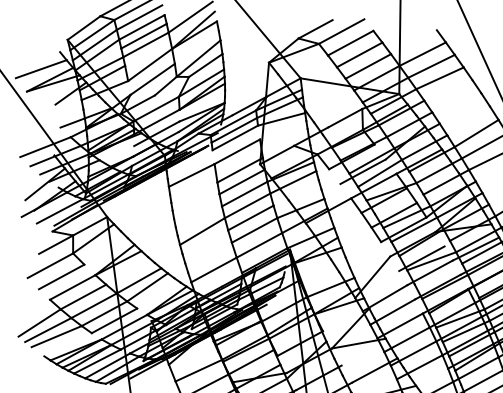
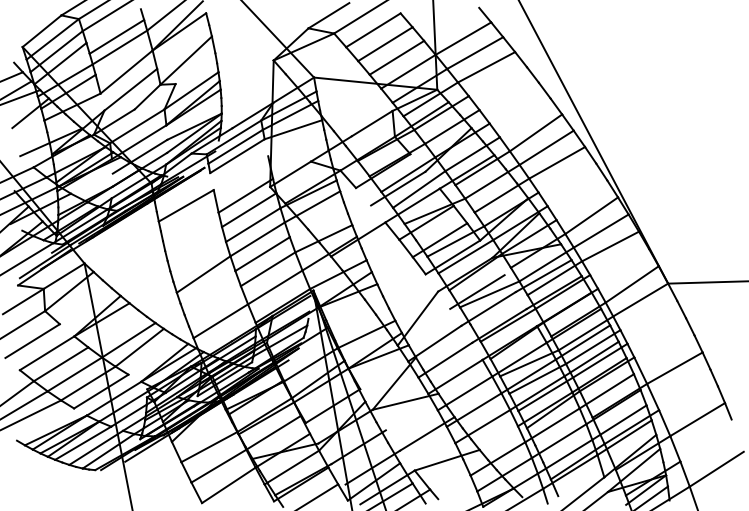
line: (141, 27) -> (113, 26), removed
line: (205, 65) -> (195, 68), removed
line: (236, 152) -> (240, 173), removed

